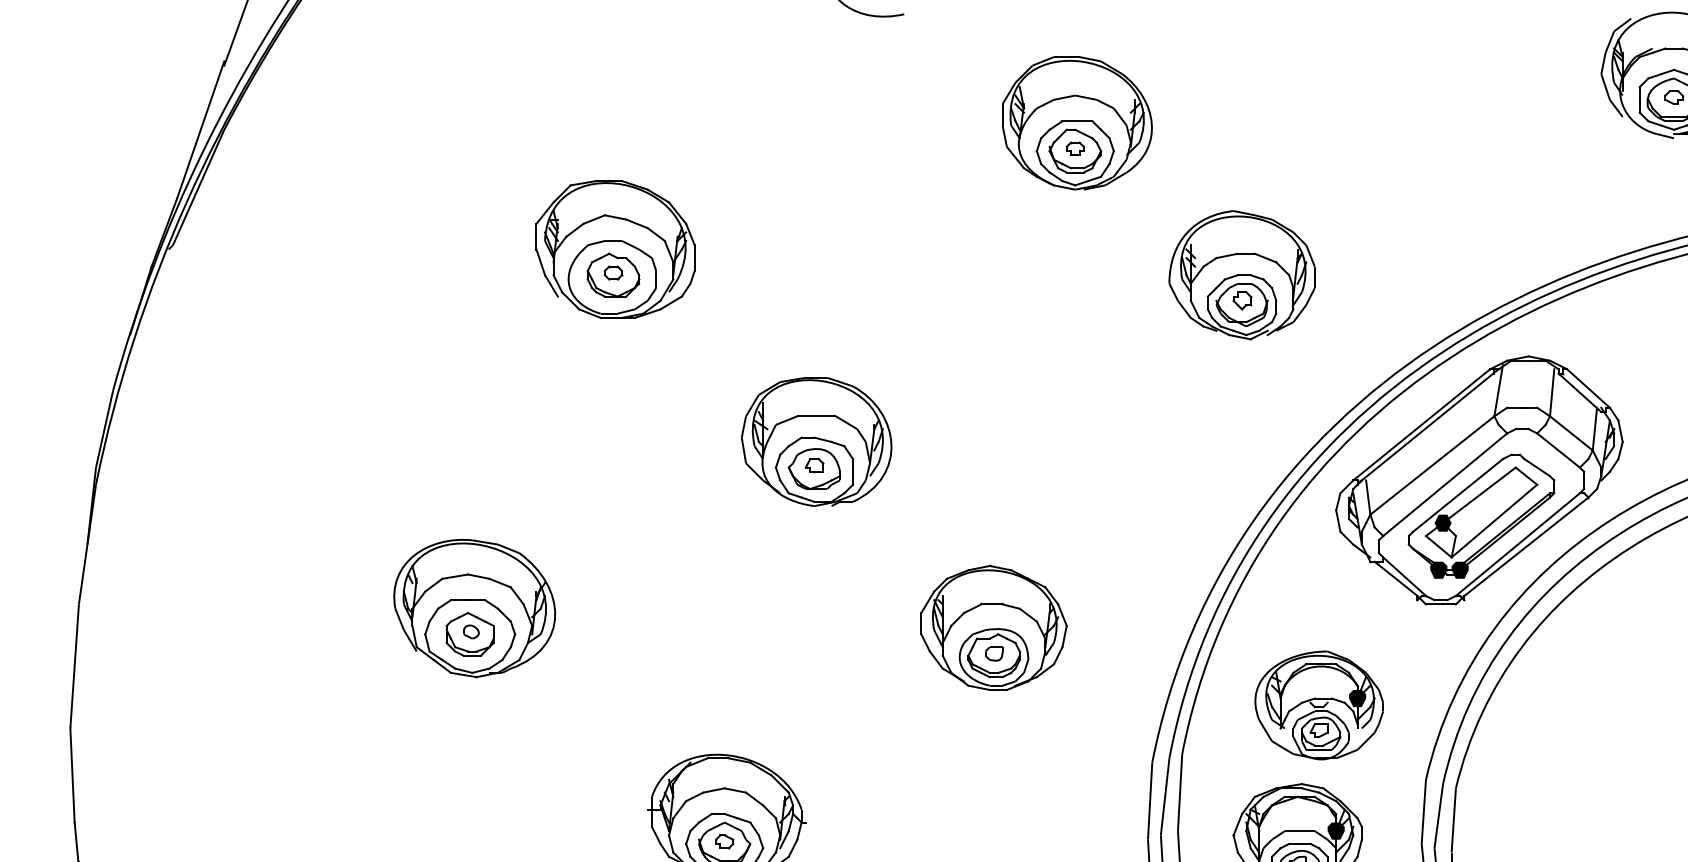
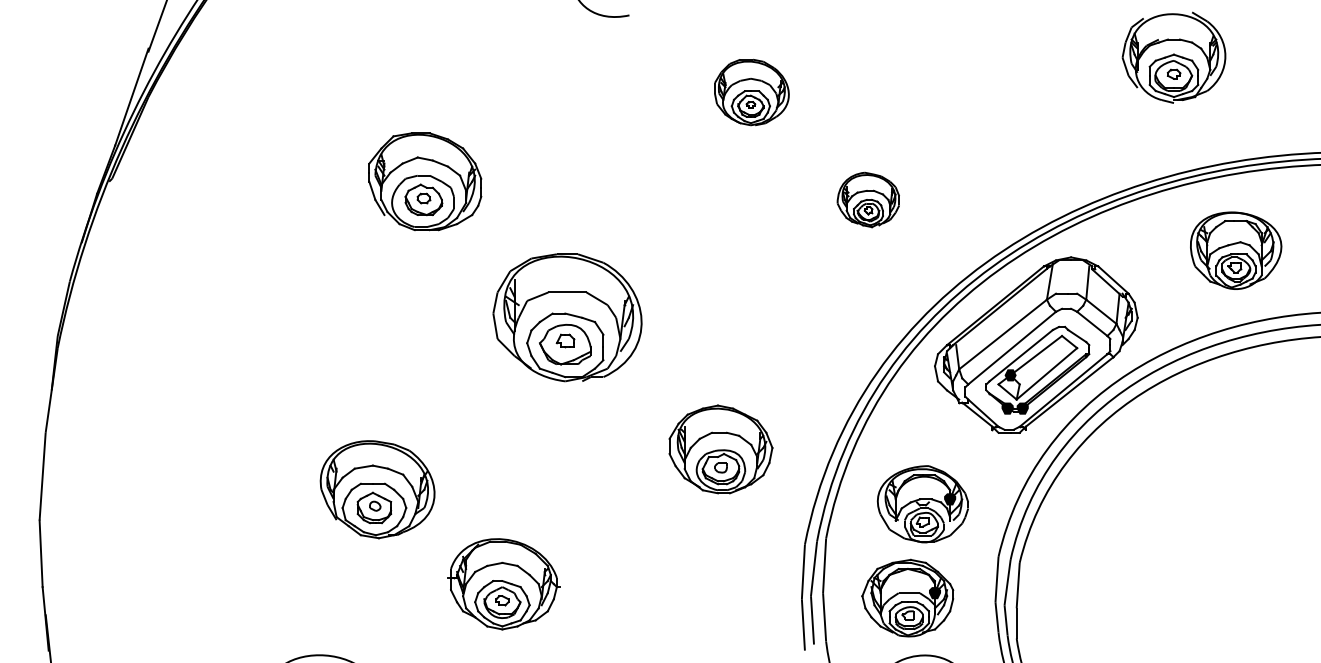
part: (1076, 123) -> (751, 92), size x0.7
part: (1242, 274) -> (868, 199), size x0.6
part: (816, 441) -> (567, 317), size x1.4
part: (474, 608) -> (377, 489), moved
part: (993, 628) -> (720, 449), moved

